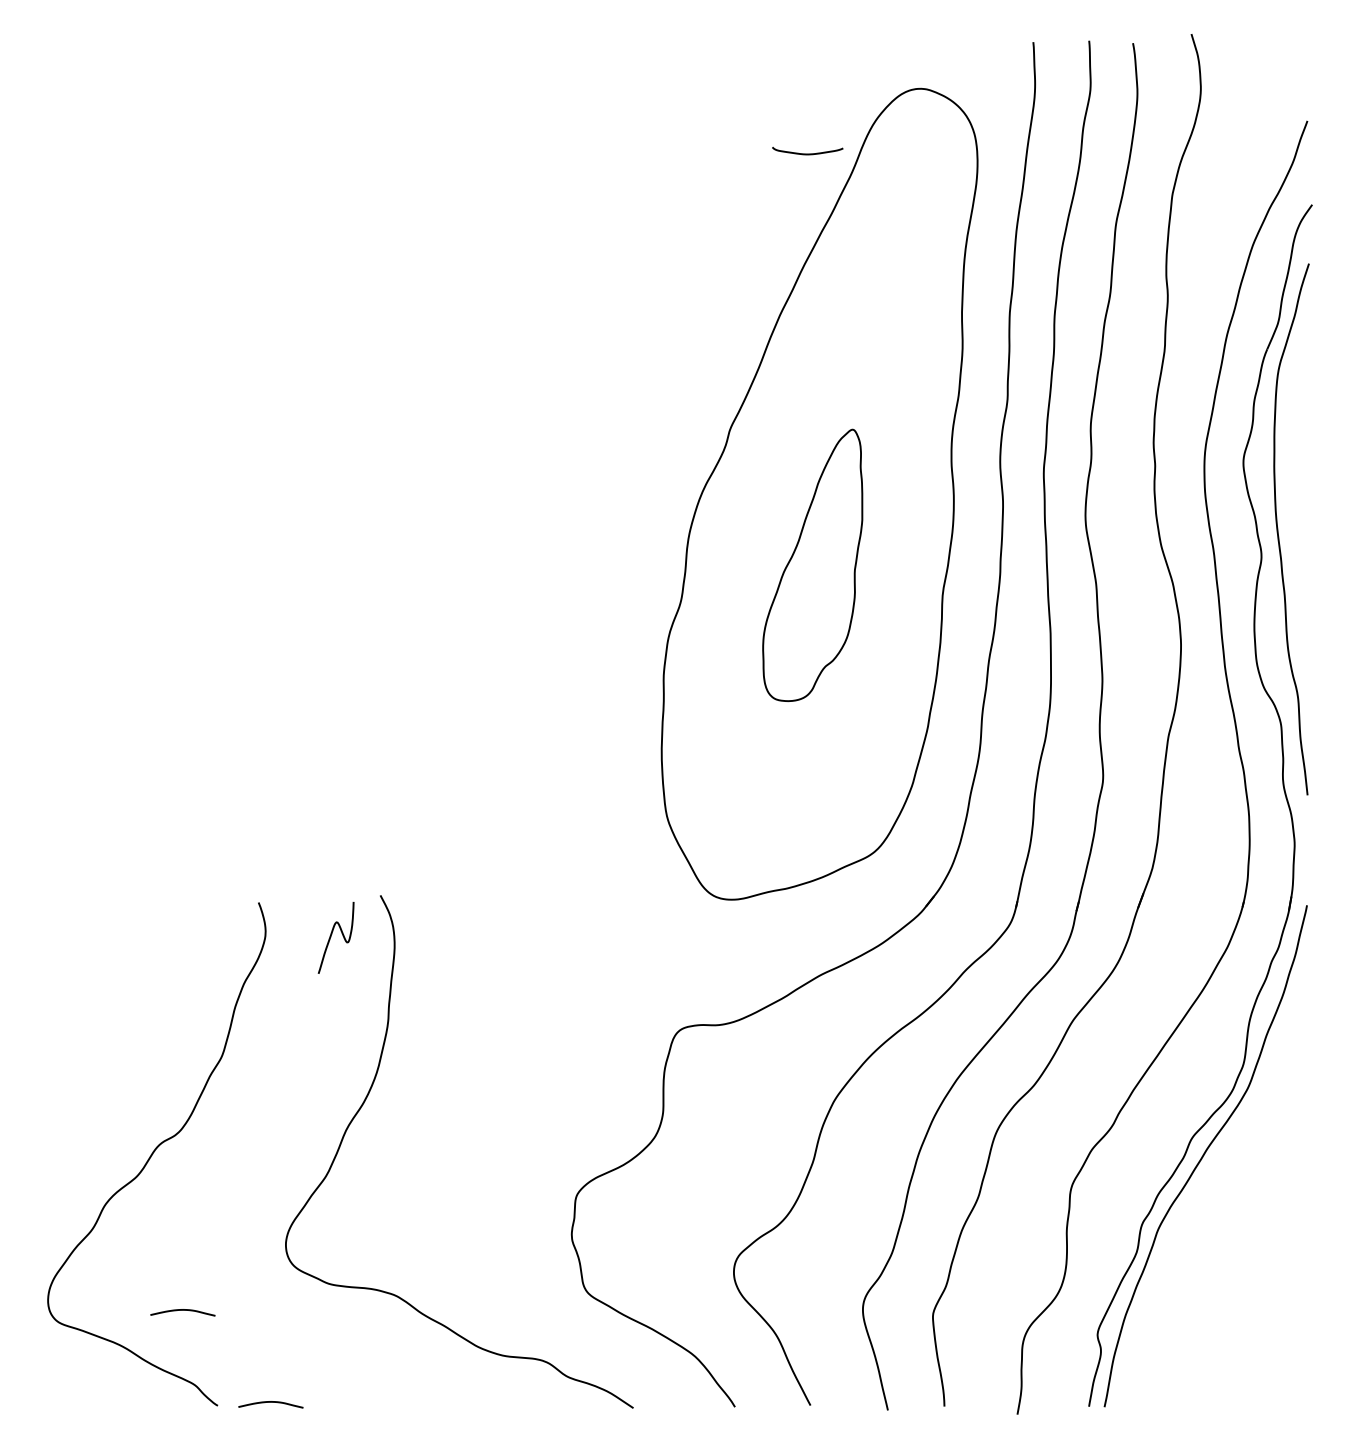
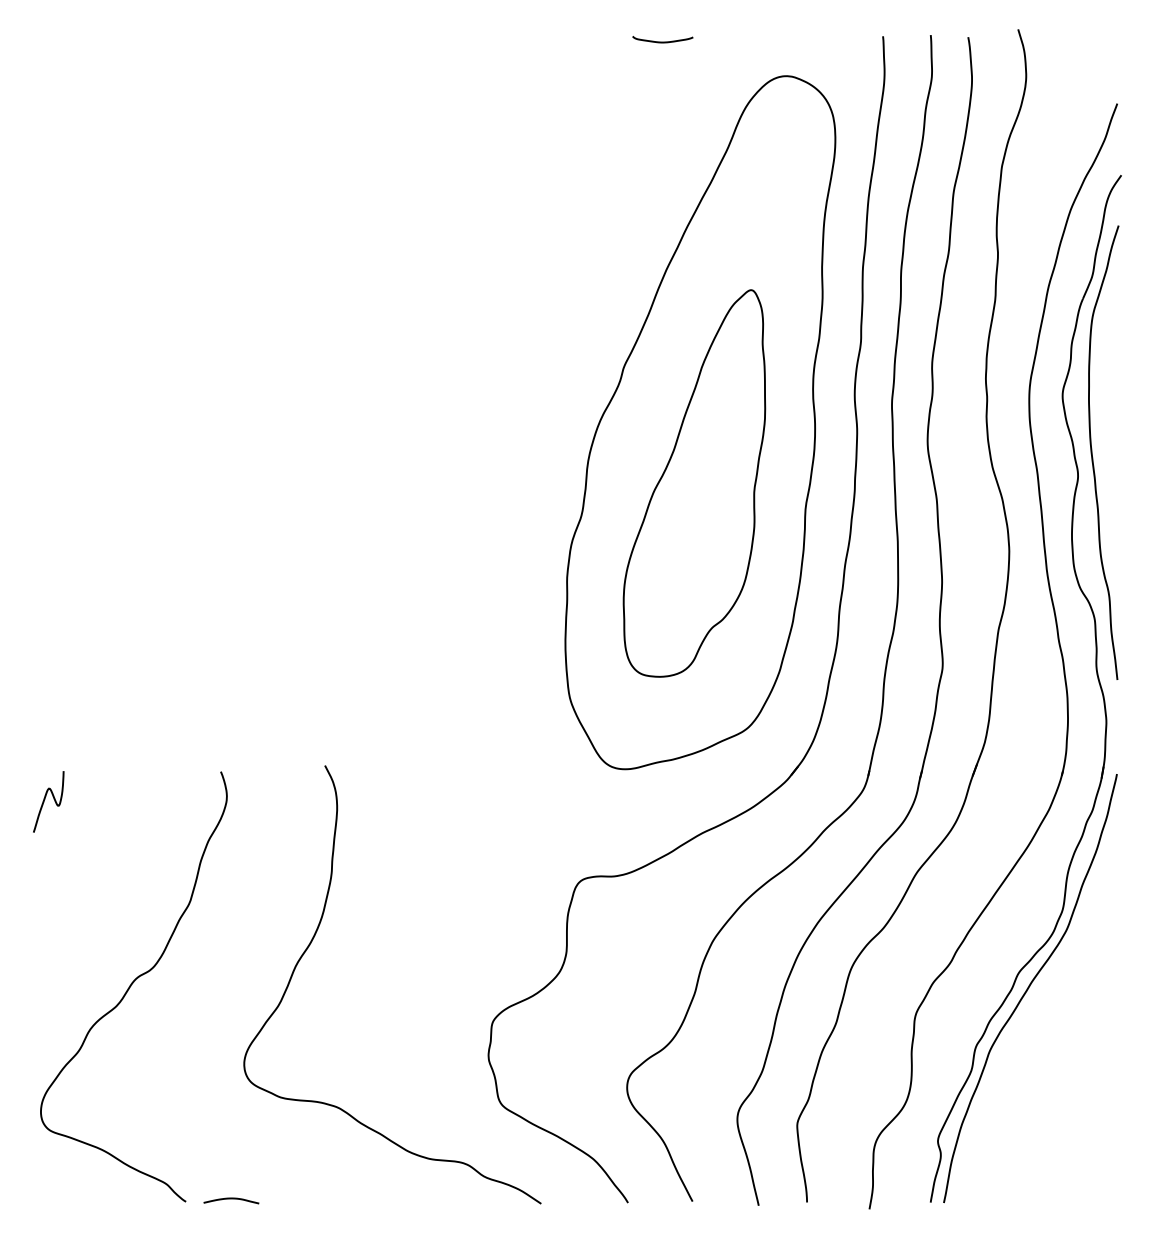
curve: (807, 153) -> (662, 41), moved
part: (812, 565) -> (694, 483), size x1.67
curve: (331, 937) -> (44, 801), moved
curve: (182, 1310) -> (155, 1120), removed

